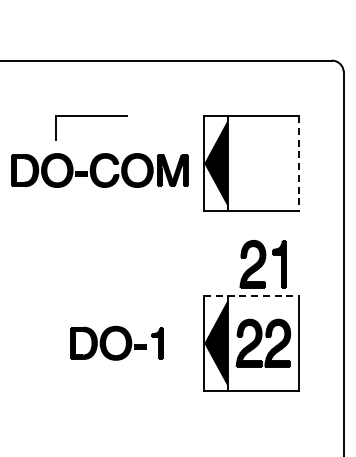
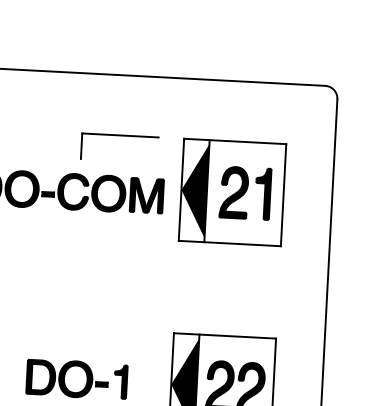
part: (91, 116) -> (120, 135), moved
line: (298, 163) -> (283, 195), dashed -> solid
part: (262, 264) -> (244, 193), moved
line: (252, 296) -> (226, 336), dashed -> solid

